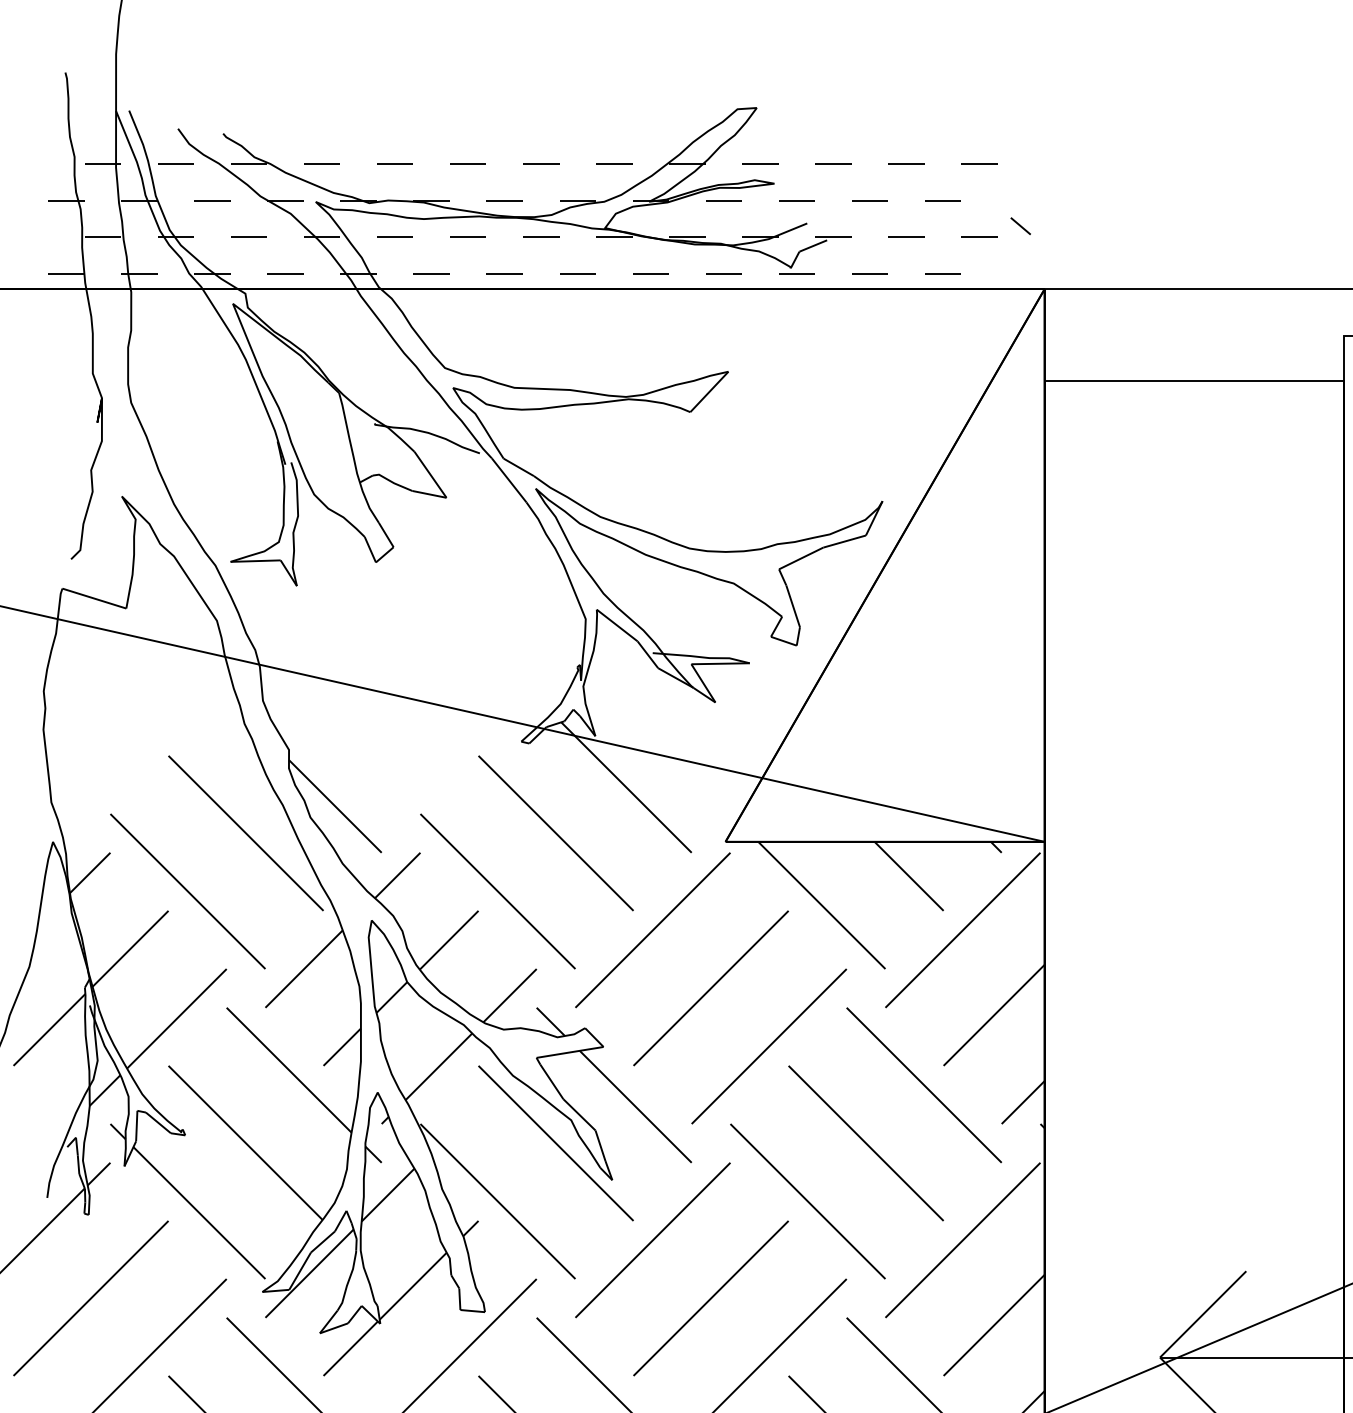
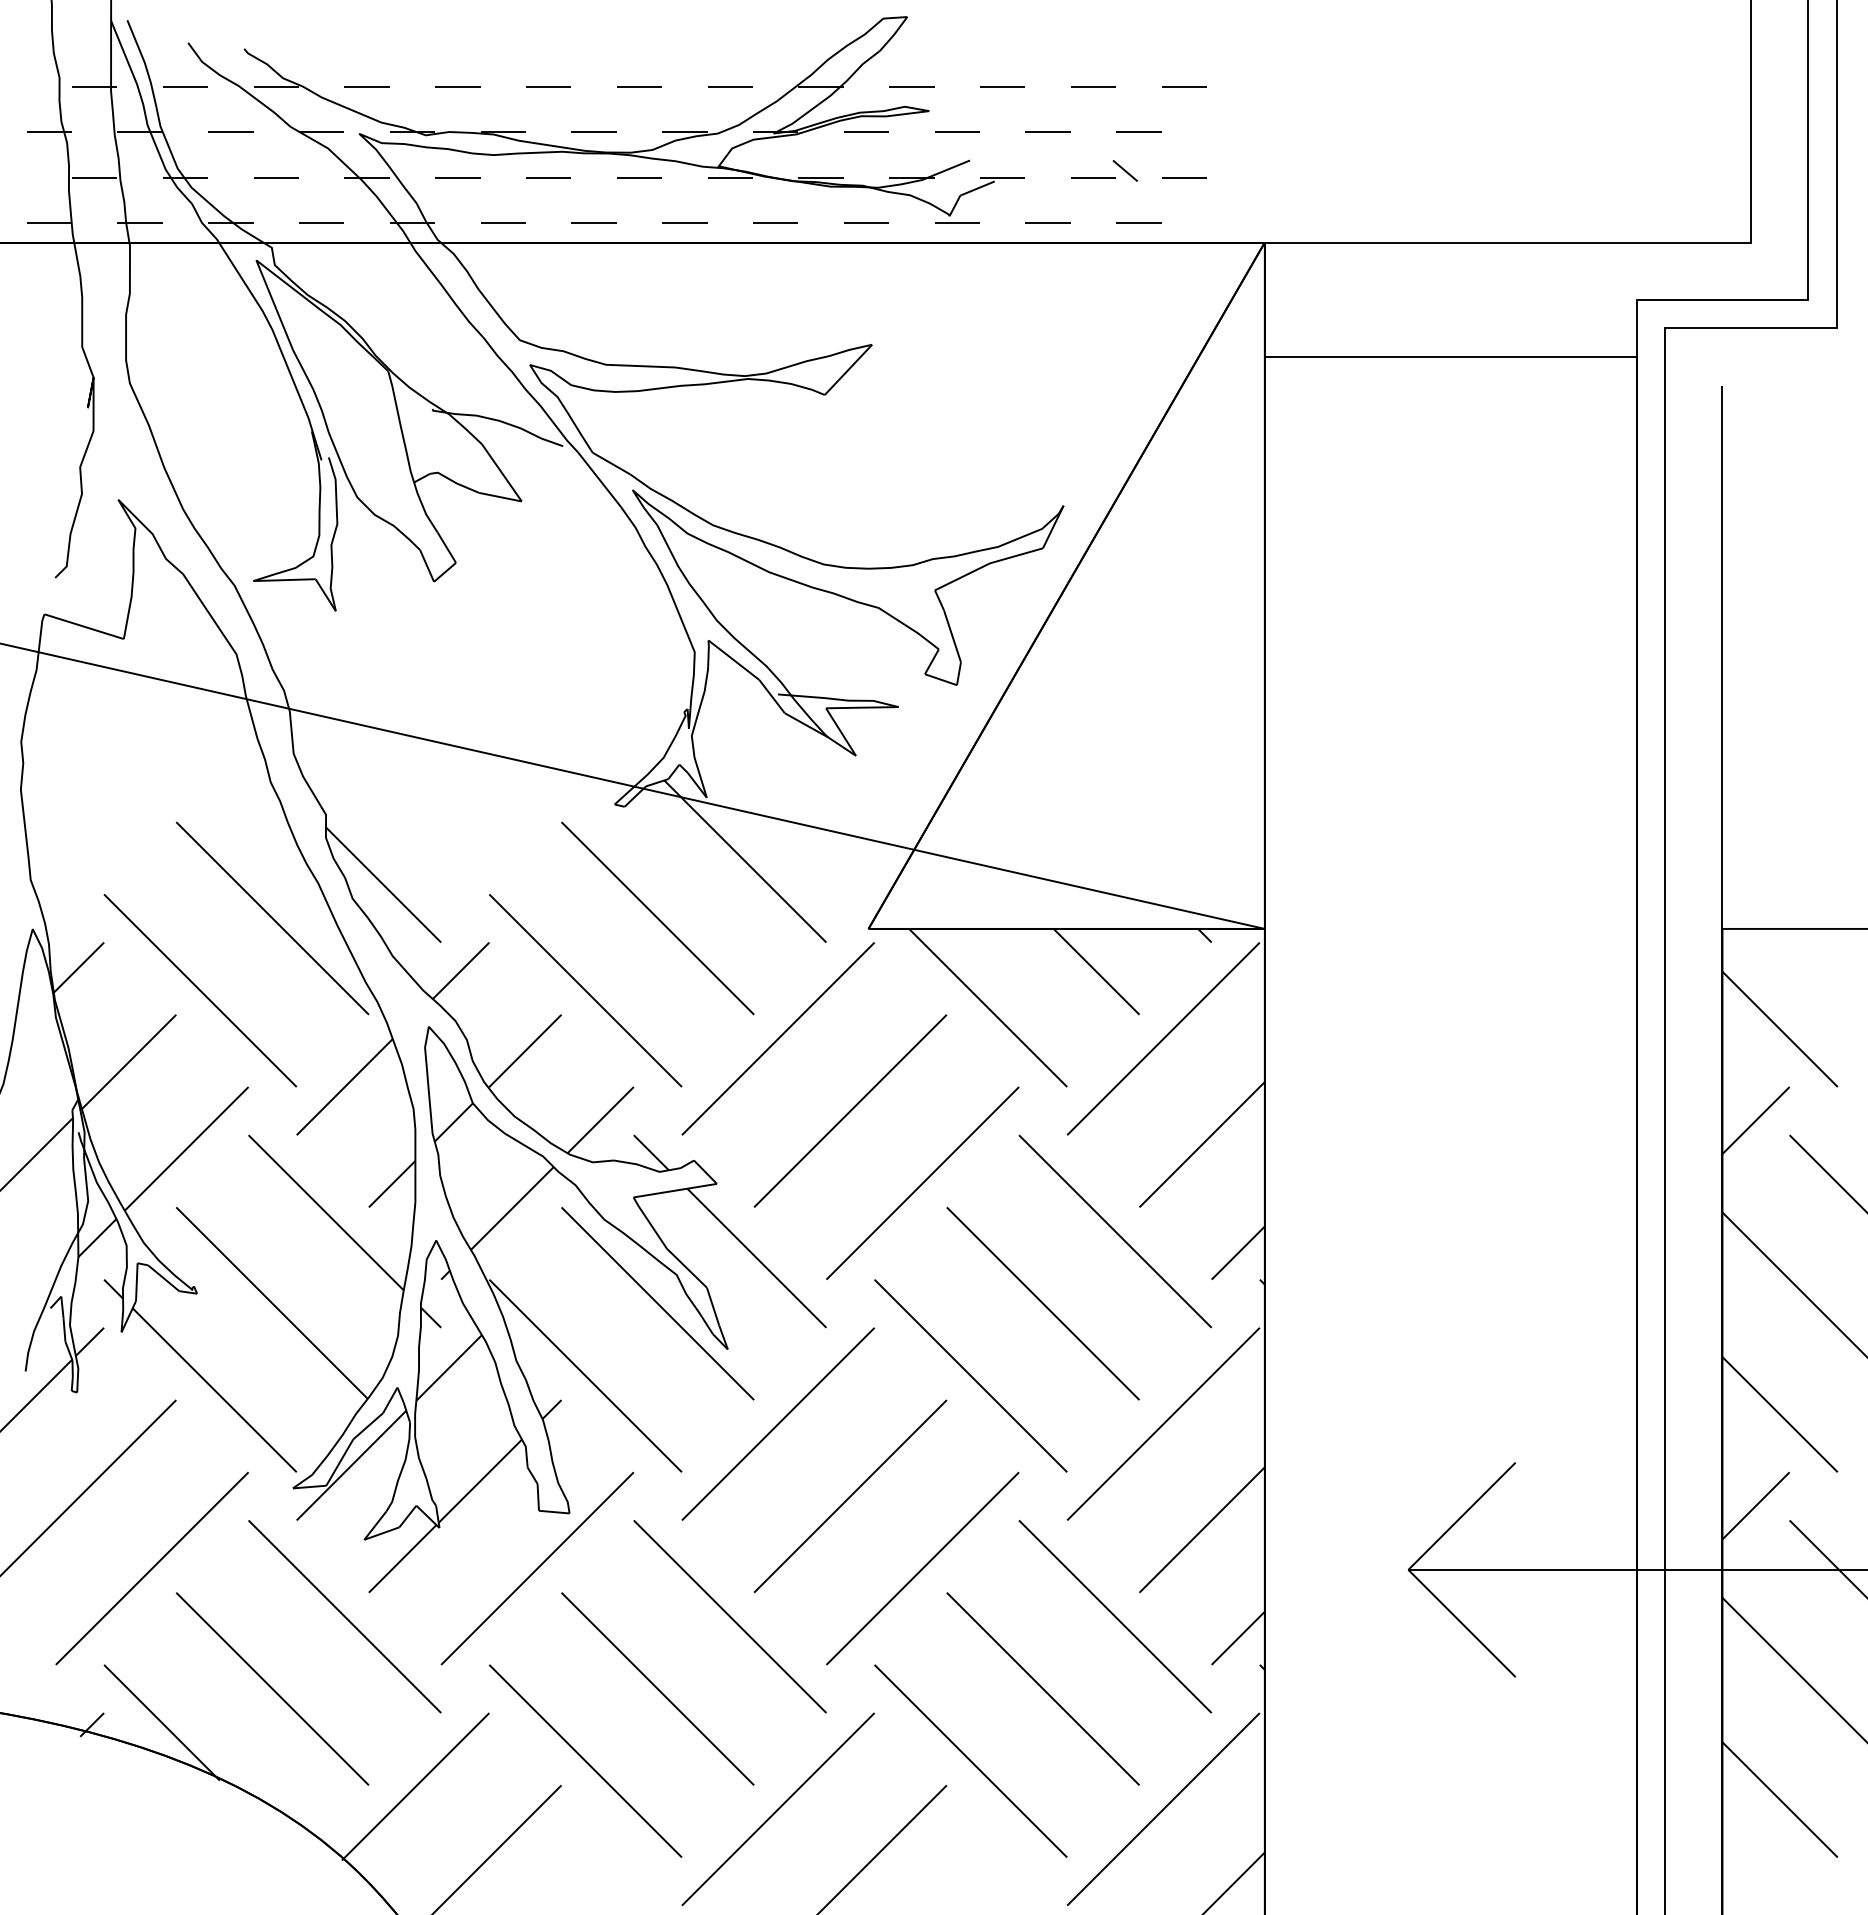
line: (1020, 225) -> (1125, 170), moved

